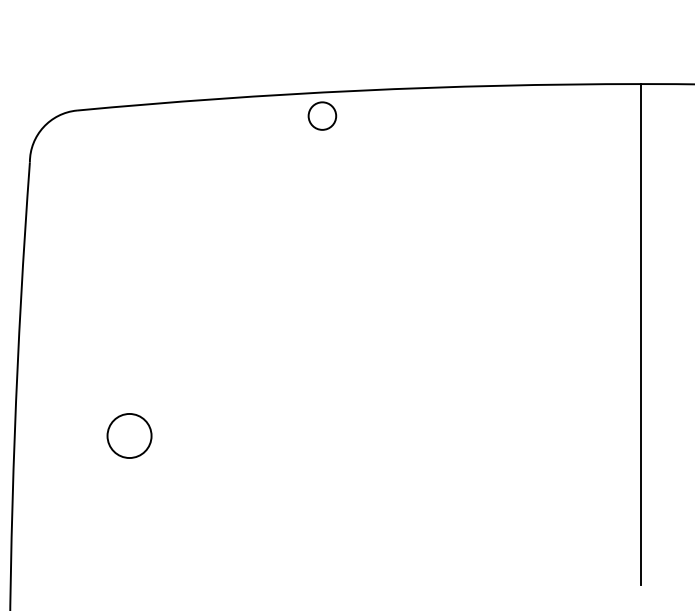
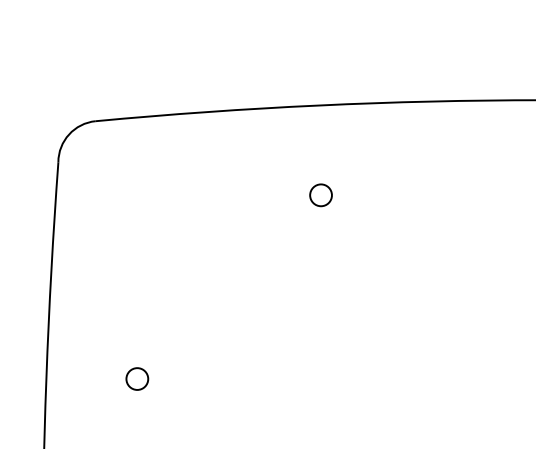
circle: (322, 115) -> (321, 194), moved
circle: (129, 435) -> (137, 378), size x0.62

